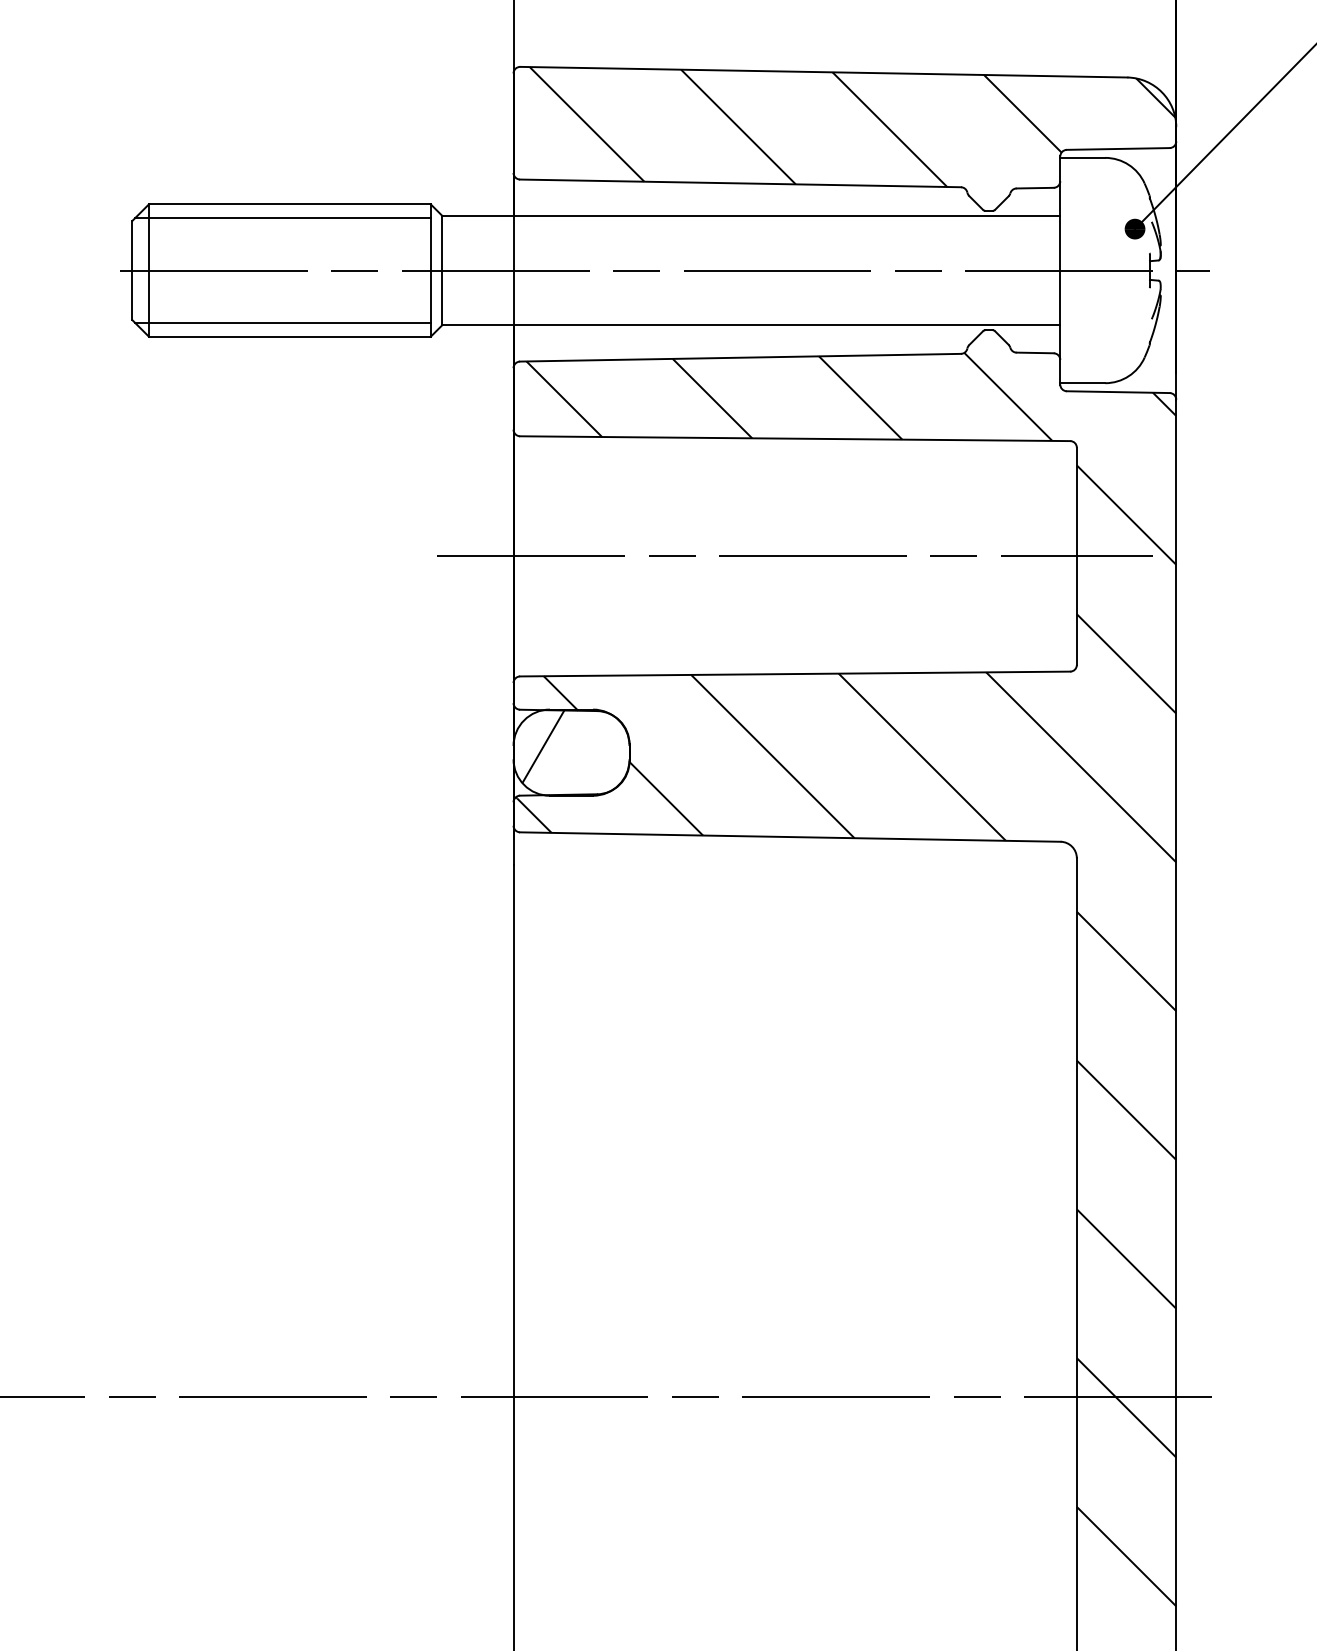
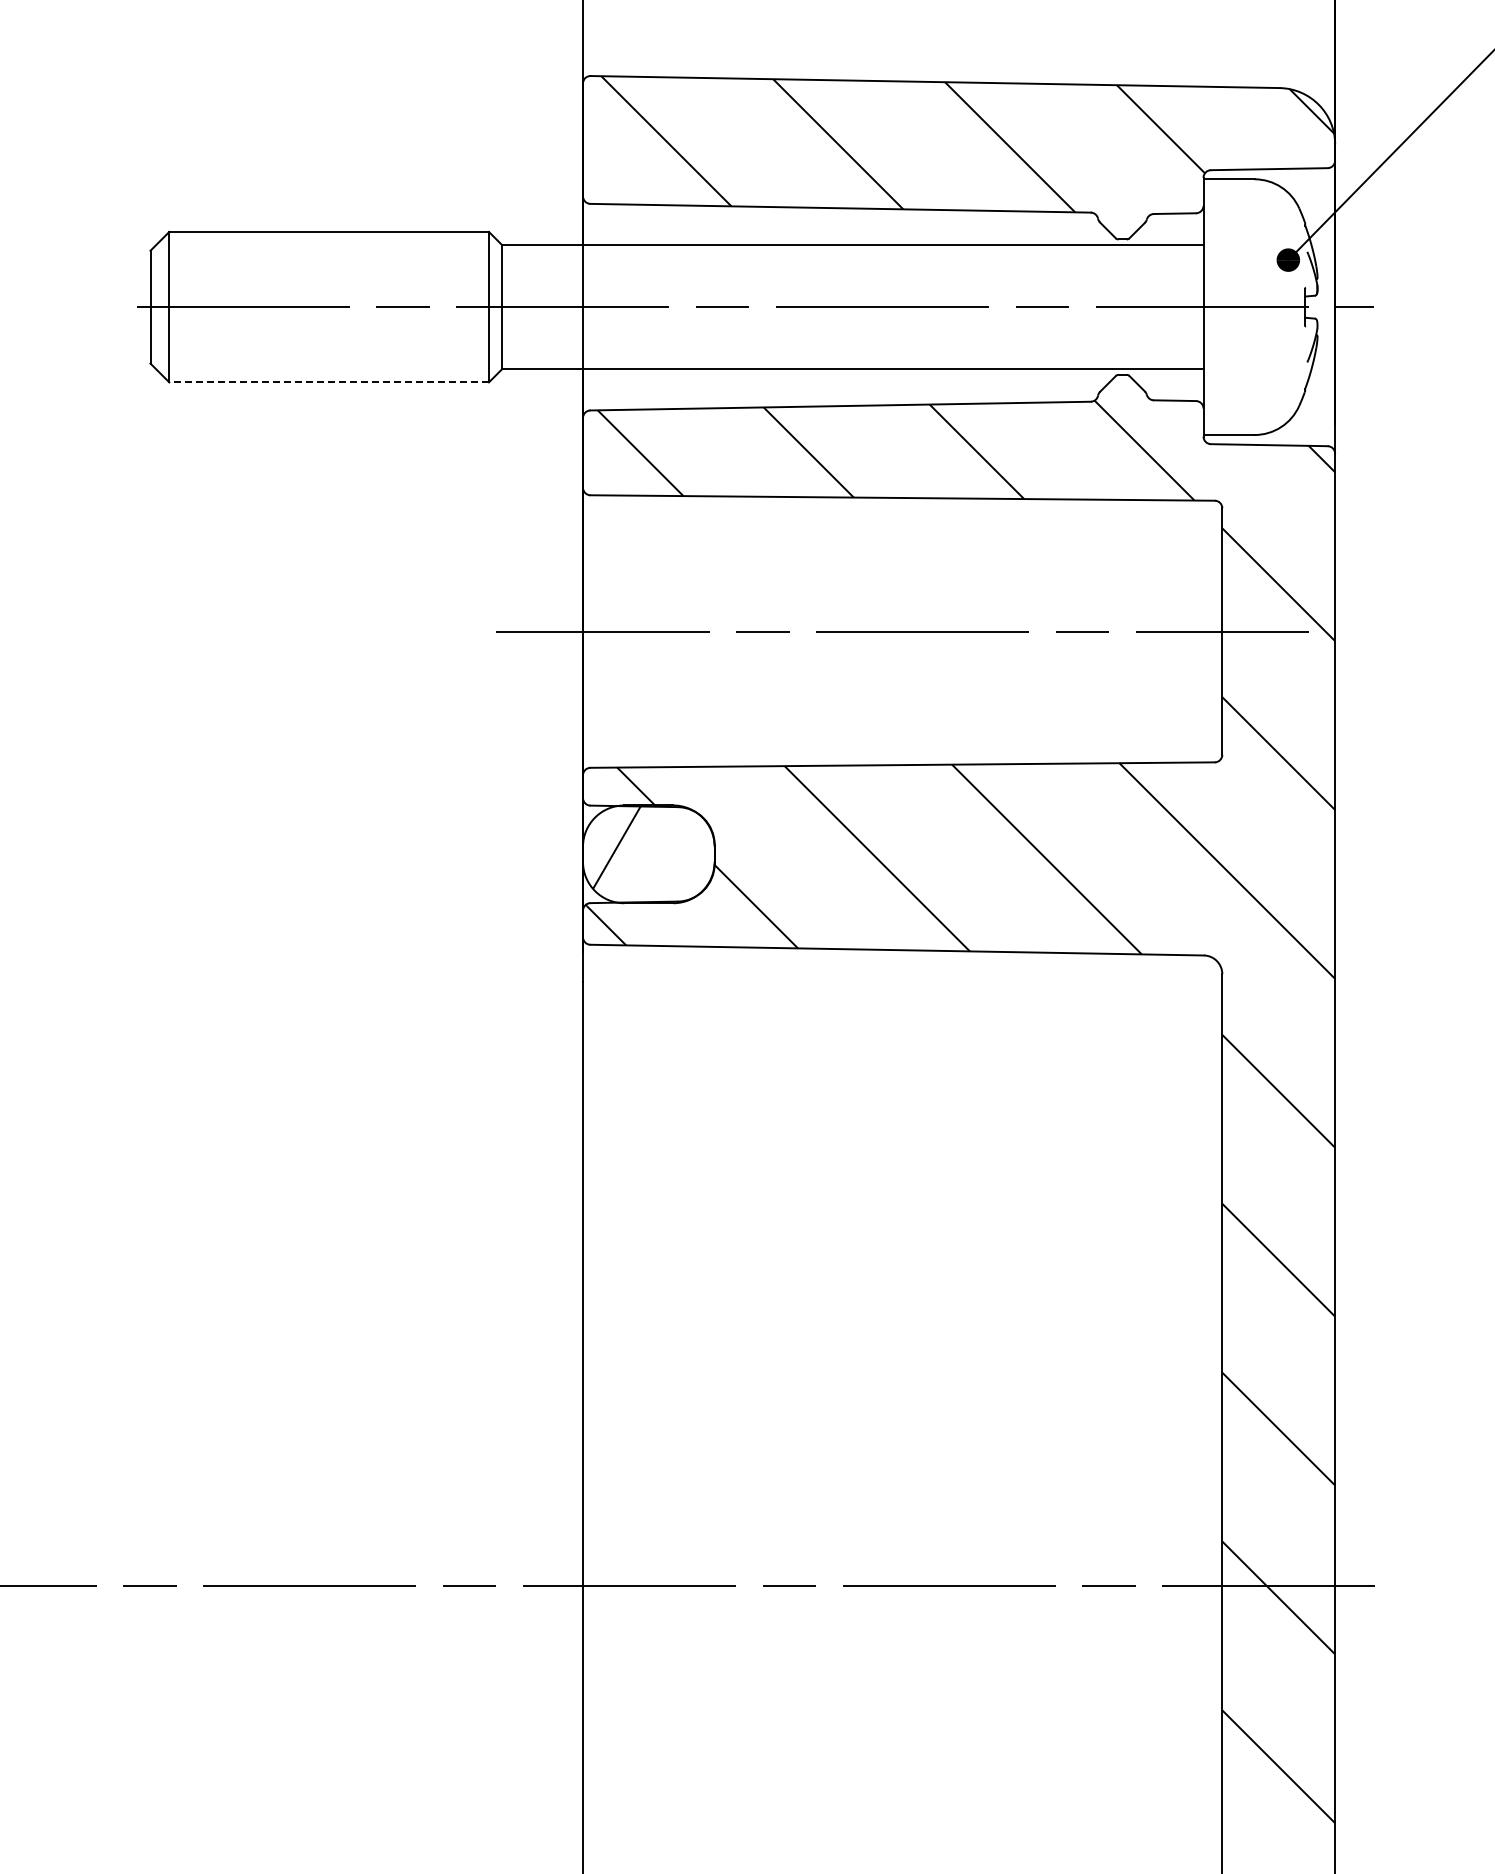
line: (282, 217) -> (320, 247), removed
line: (282, 322) -> (320, 366), removed
line: (290, 336) -> (329, 382), solid -> dashed

